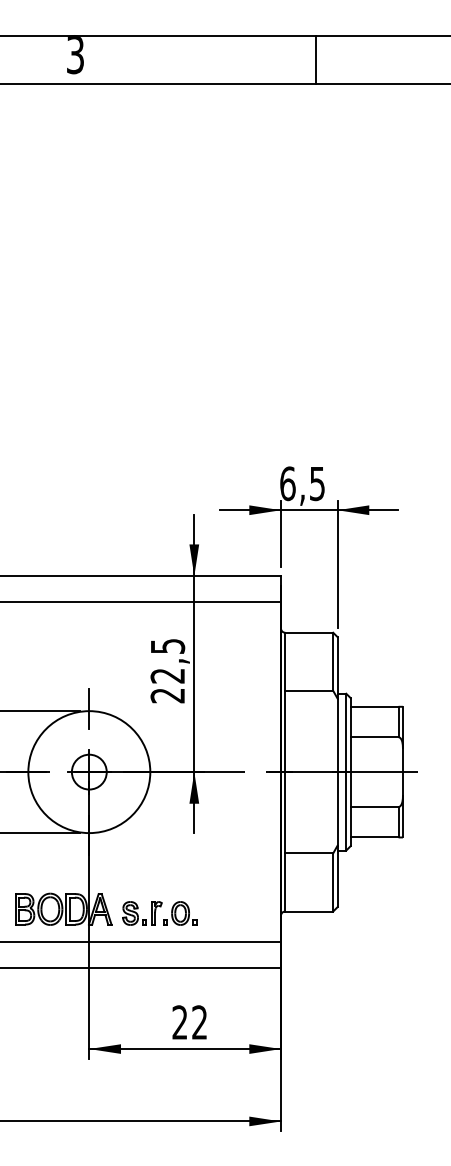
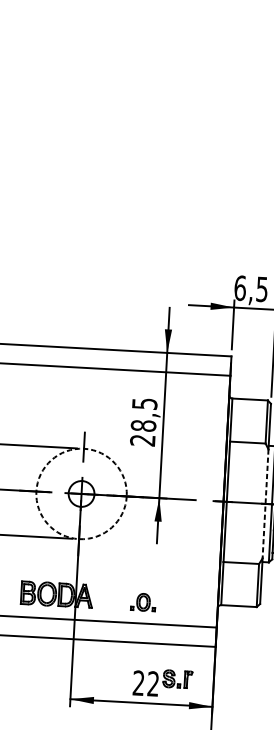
text: (167, 675) -> (143, 425), 22,5 -> 28,5
circle: (89, 772) -> (81, 494), solid -> dashed
line: (337, 772) -> (265, 504), solid -> dashed
part: (142, 913) -> (177, 679), moved

